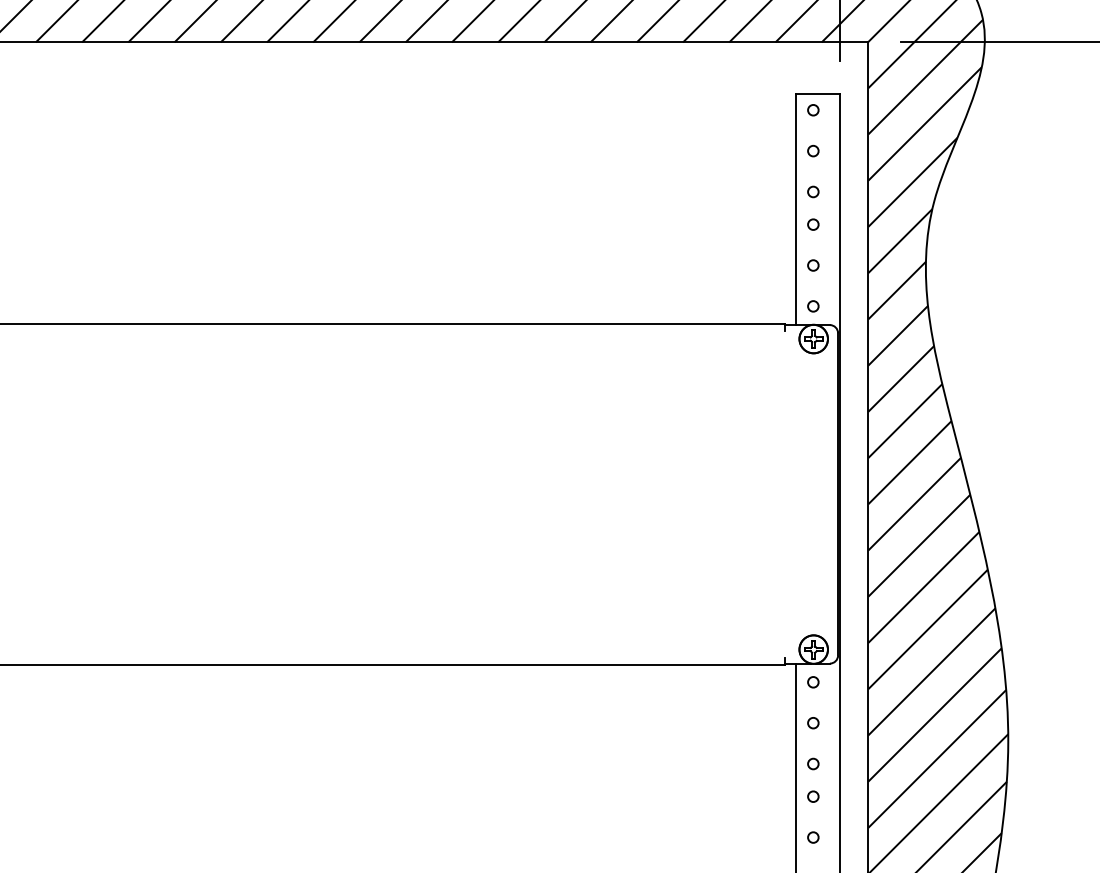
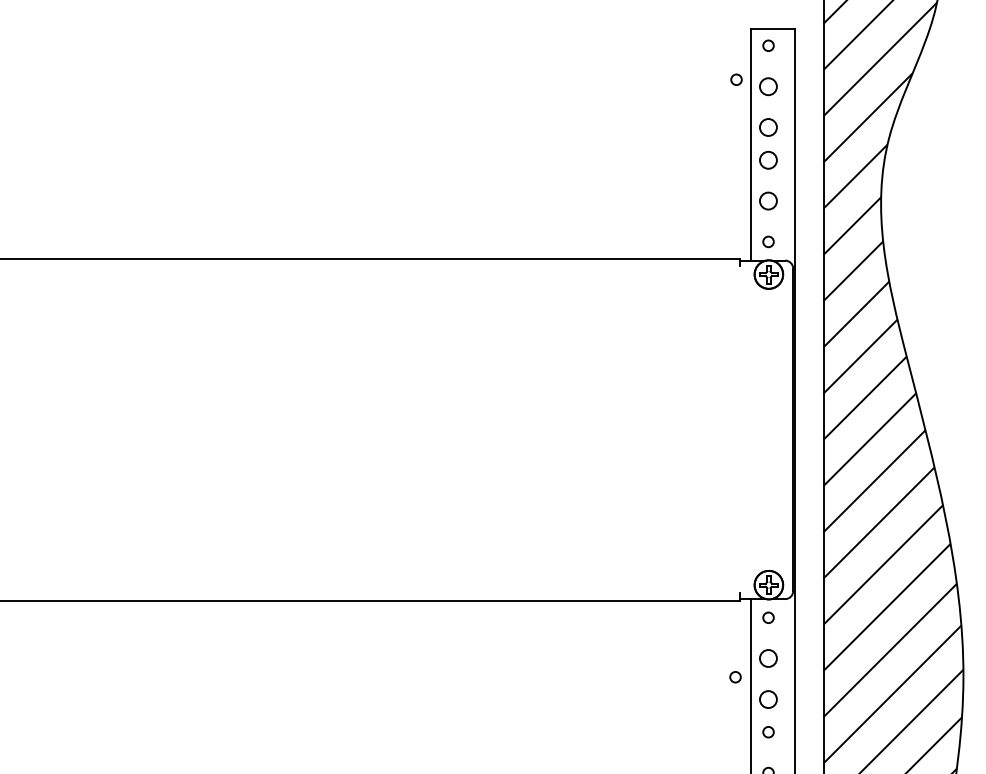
circle: (781, 144) -> (736, 80), added
circle: (813, 150) -> (768, 86), size x1.6
circle: (813, 191) -> (768, 127), size x1.6
circle: (813, 224) -> (768, 160), size x1.6
circle: (813, 265) -> (768, 201), size x1.6
circle: (813, 723) -> (768, 659), size x1.6
circle: (780, 741) -> (735, 677), added
circle: (813, 763) -> (768, 699), size x1.6

